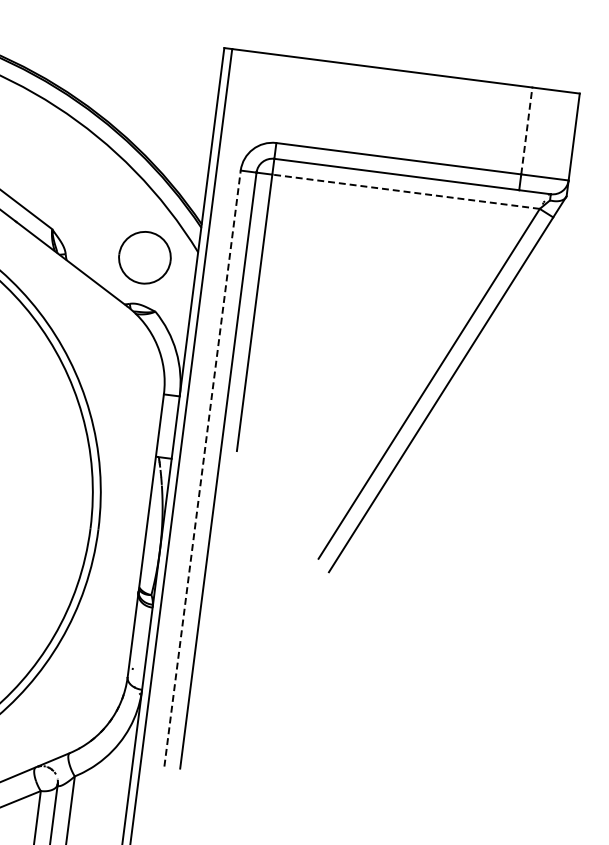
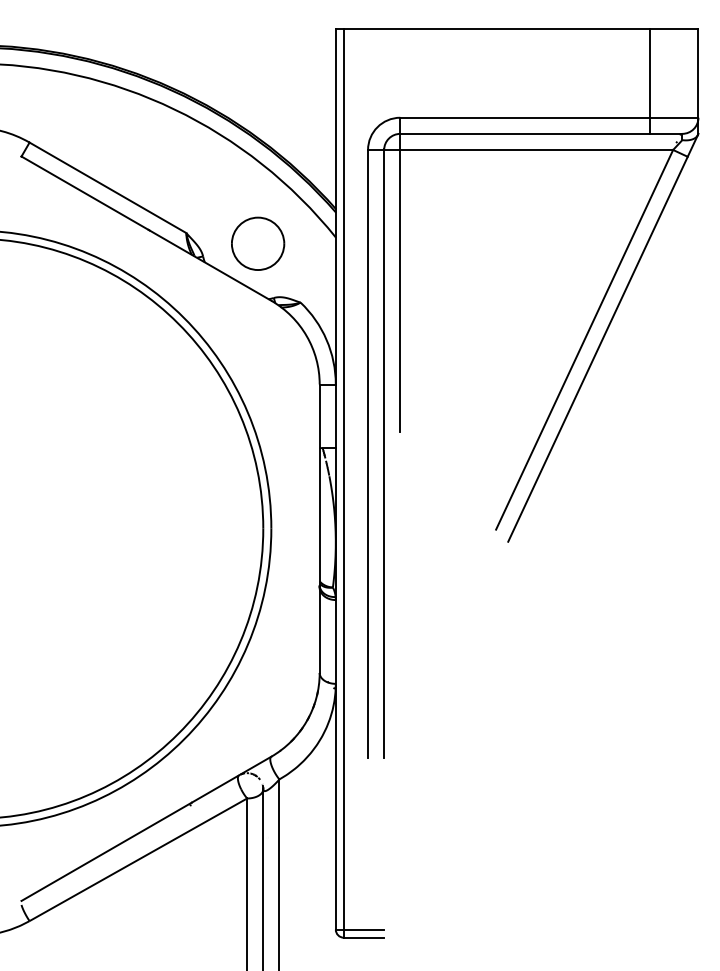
line: (527, 130) -> (650, 72), dashed -> solid
line: (405, 192) -> (536, 150), dashed -> solid
part: (145, 257) -> (258, 243), moved
line: (203, 468) -> (368, 453), dashed -> solid

